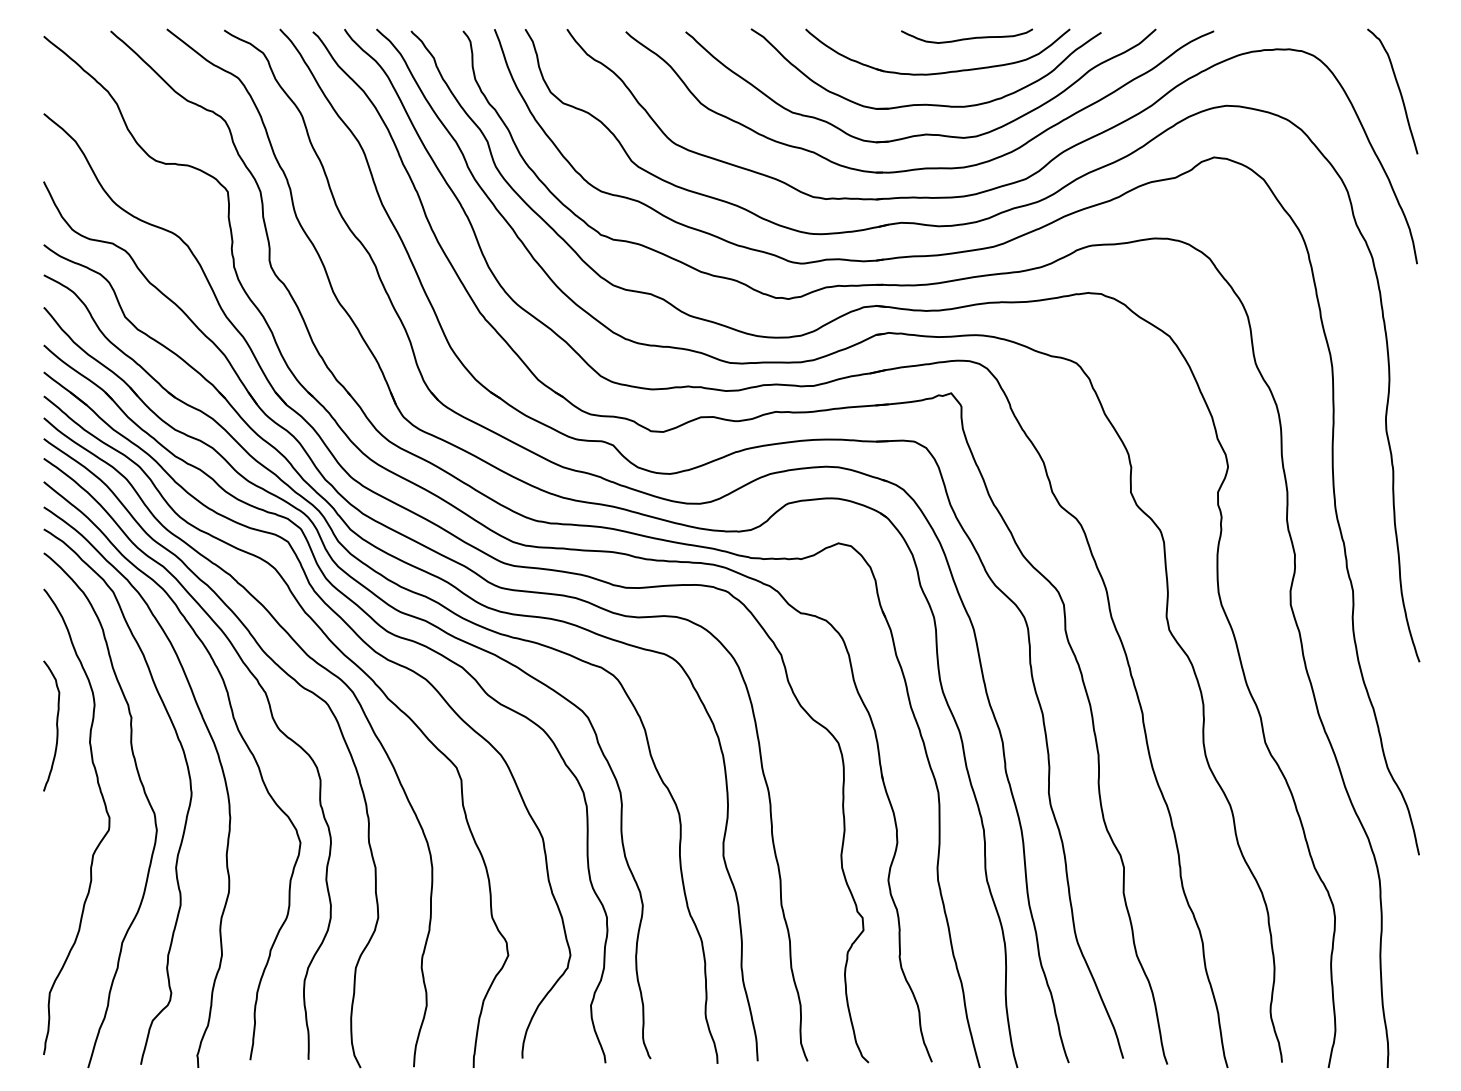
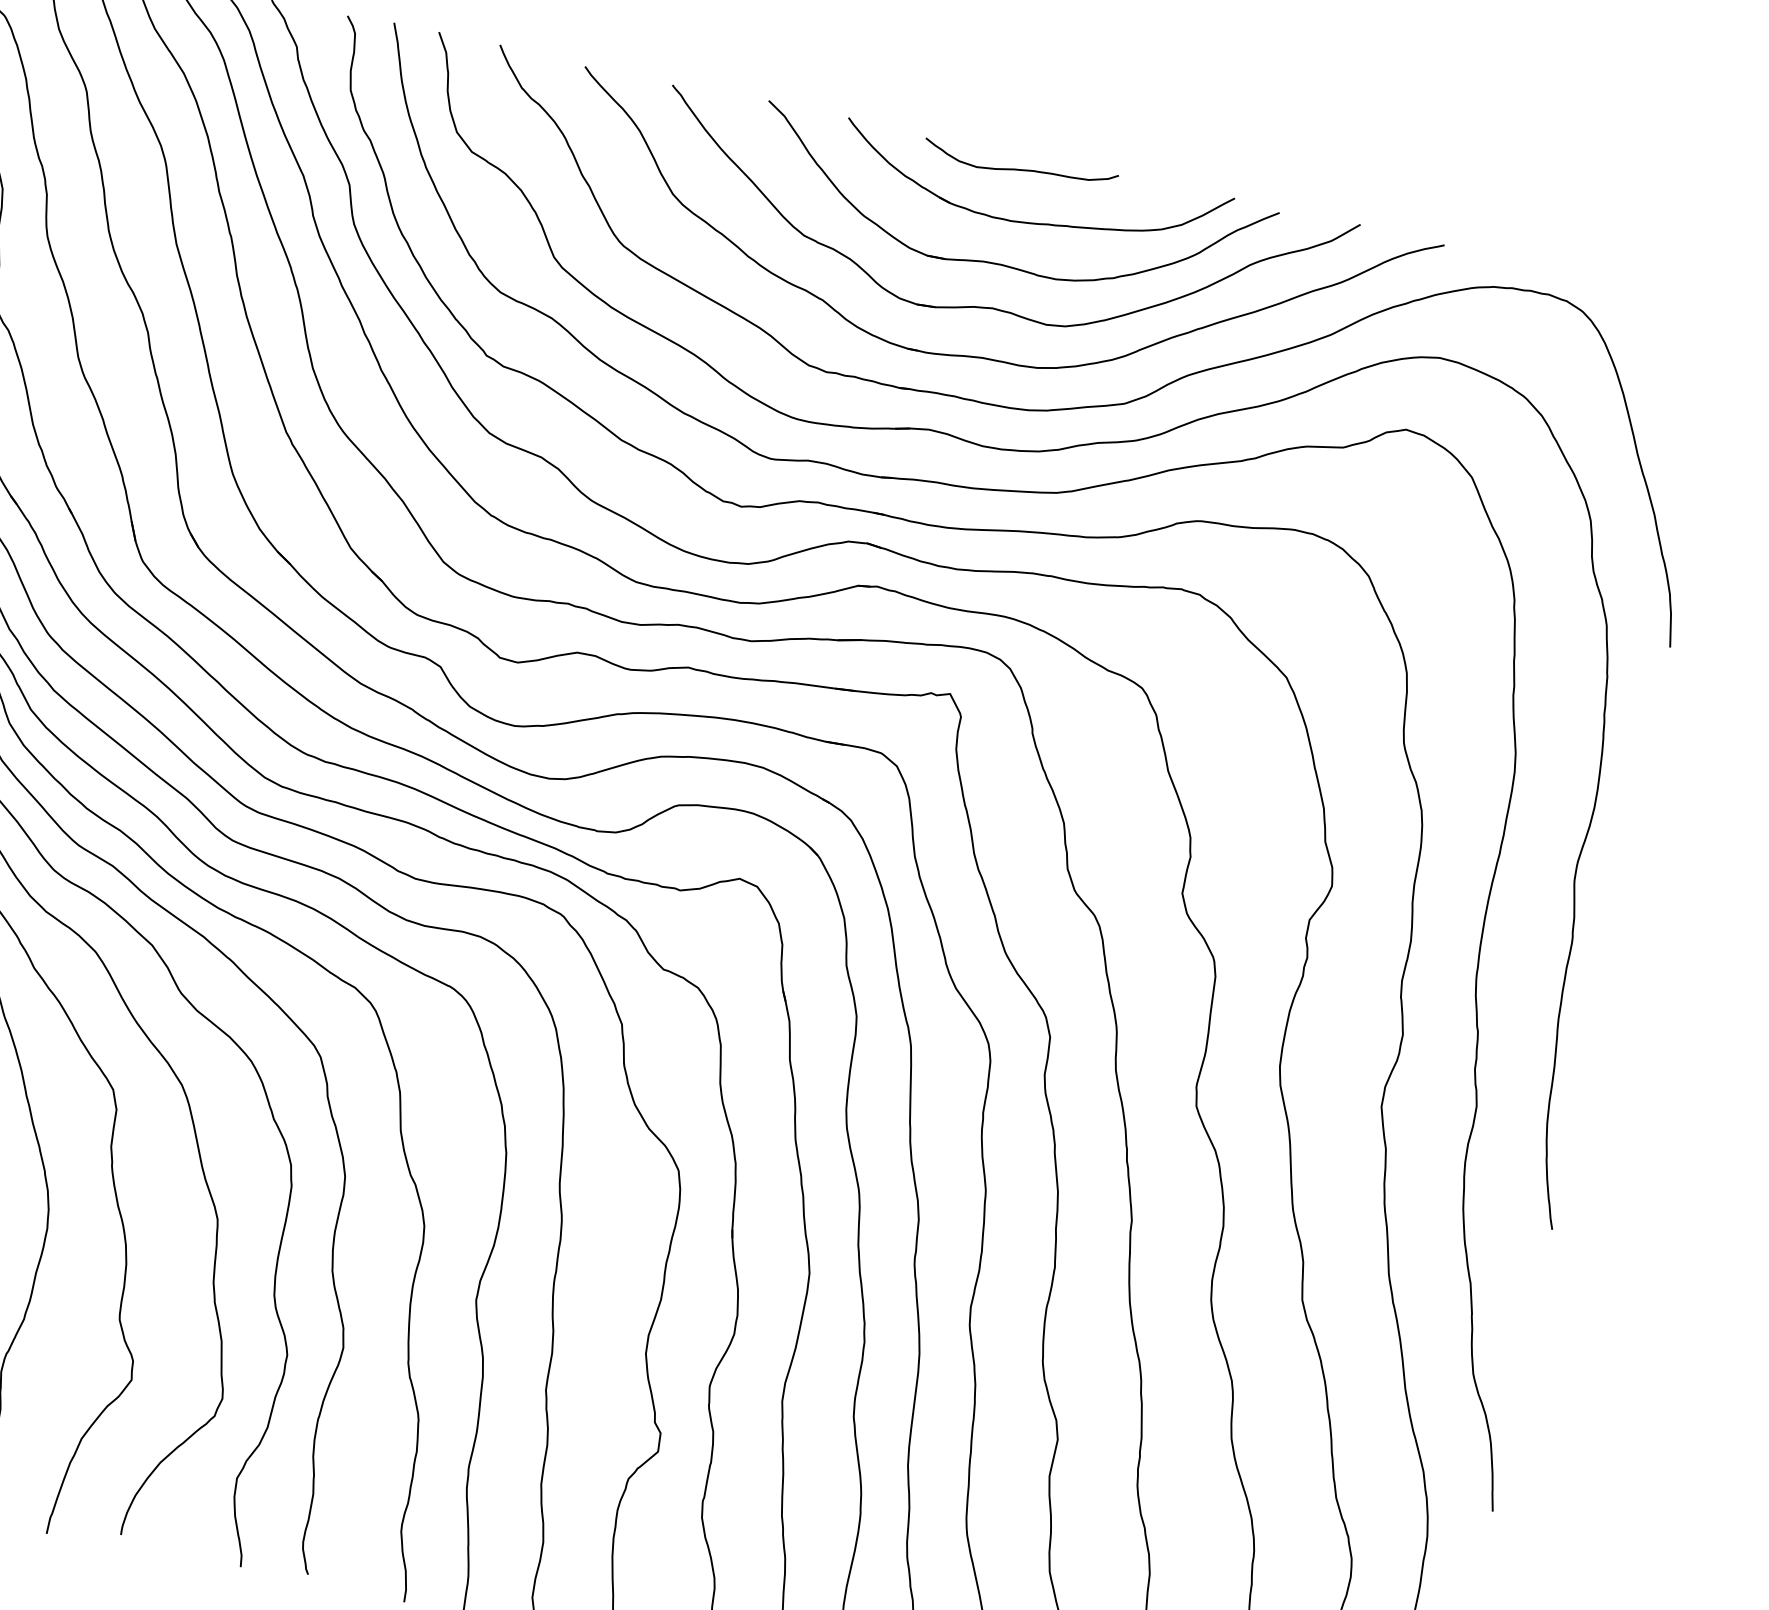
curve: (969, 37) -> (1023, 168), moved
curve: (1398, 90) -> (1695, 388), removed

